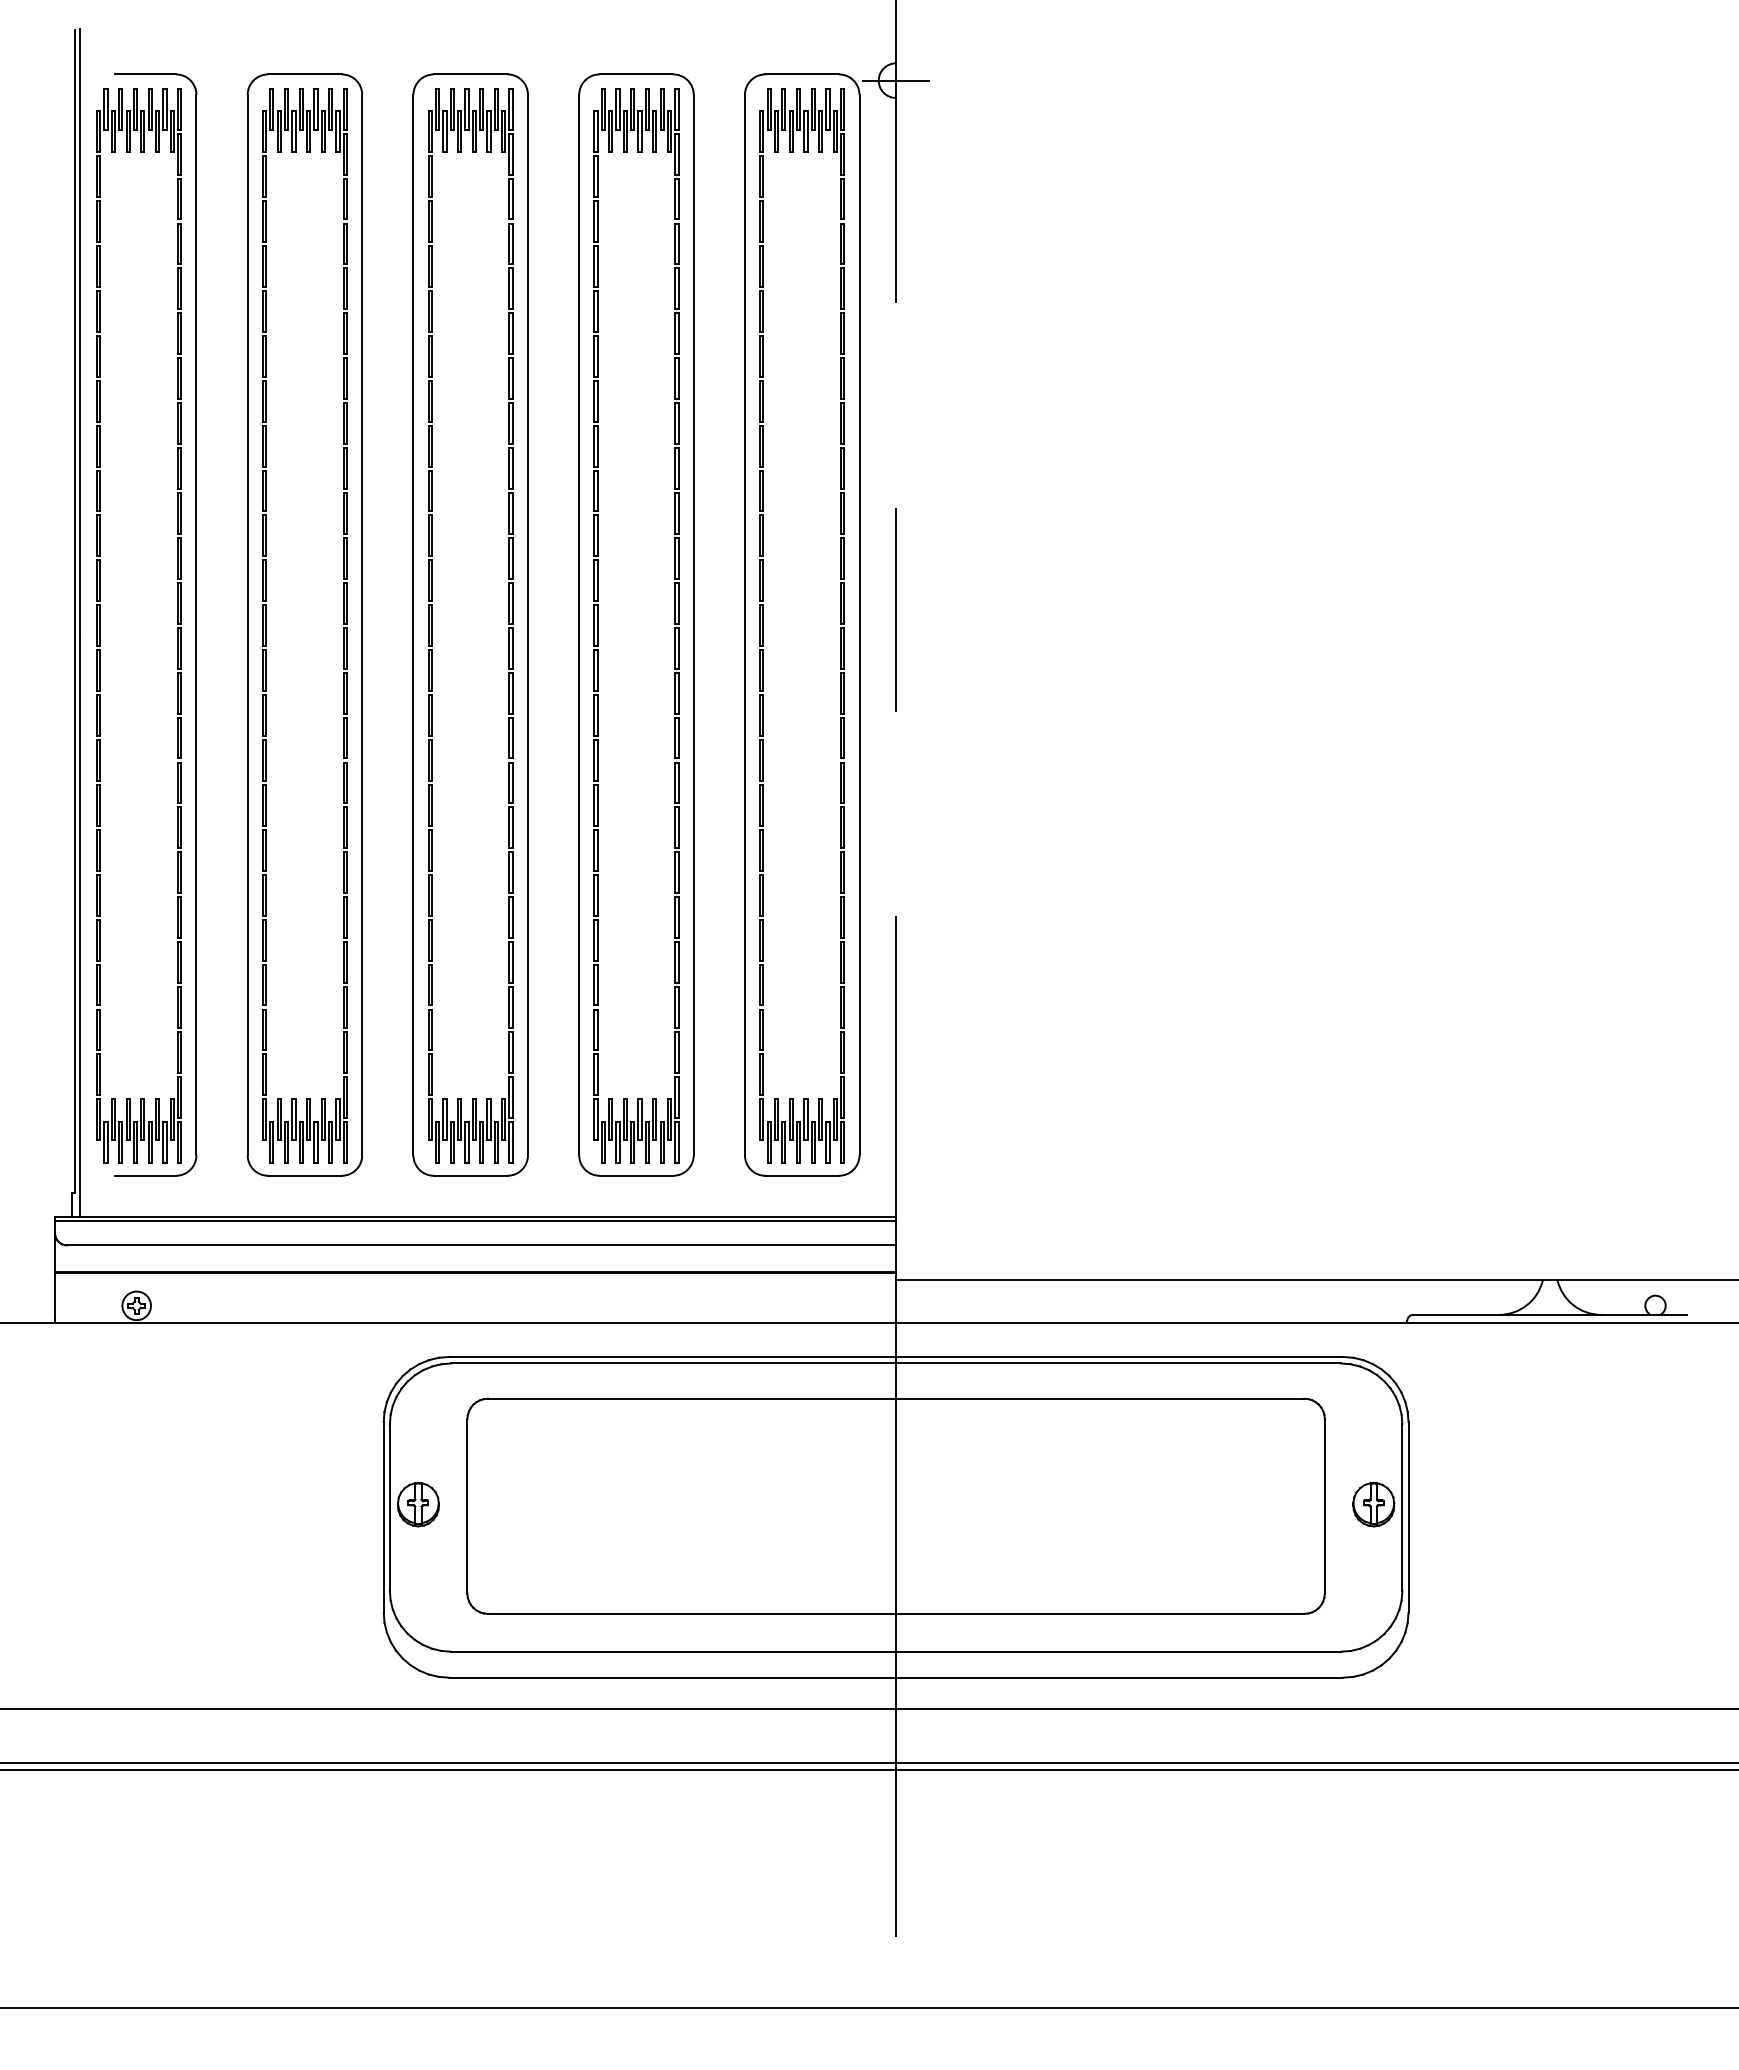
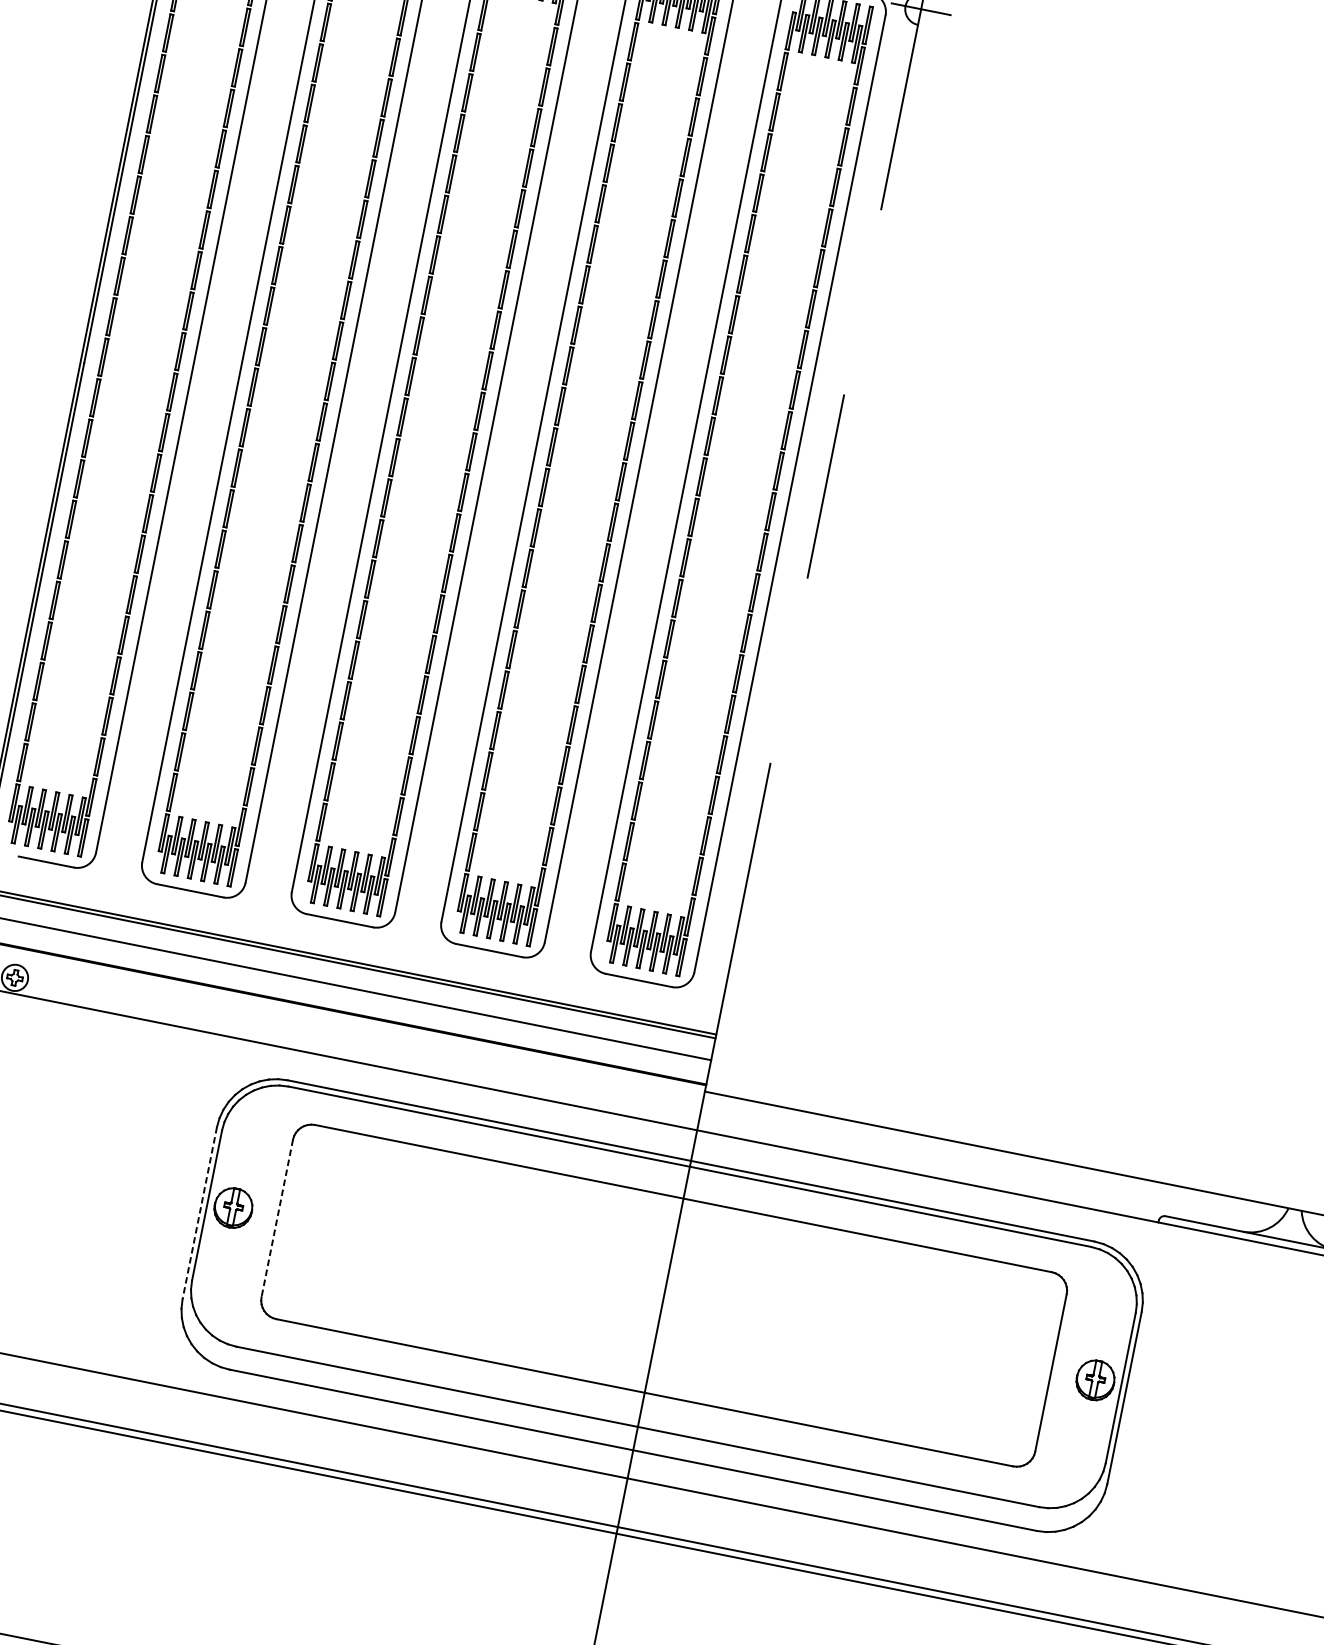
line: (467, 1506) -> (277, 1218), solid -> dashed
line: (383, 1517) -> (199, 1213), solid -> dashed

